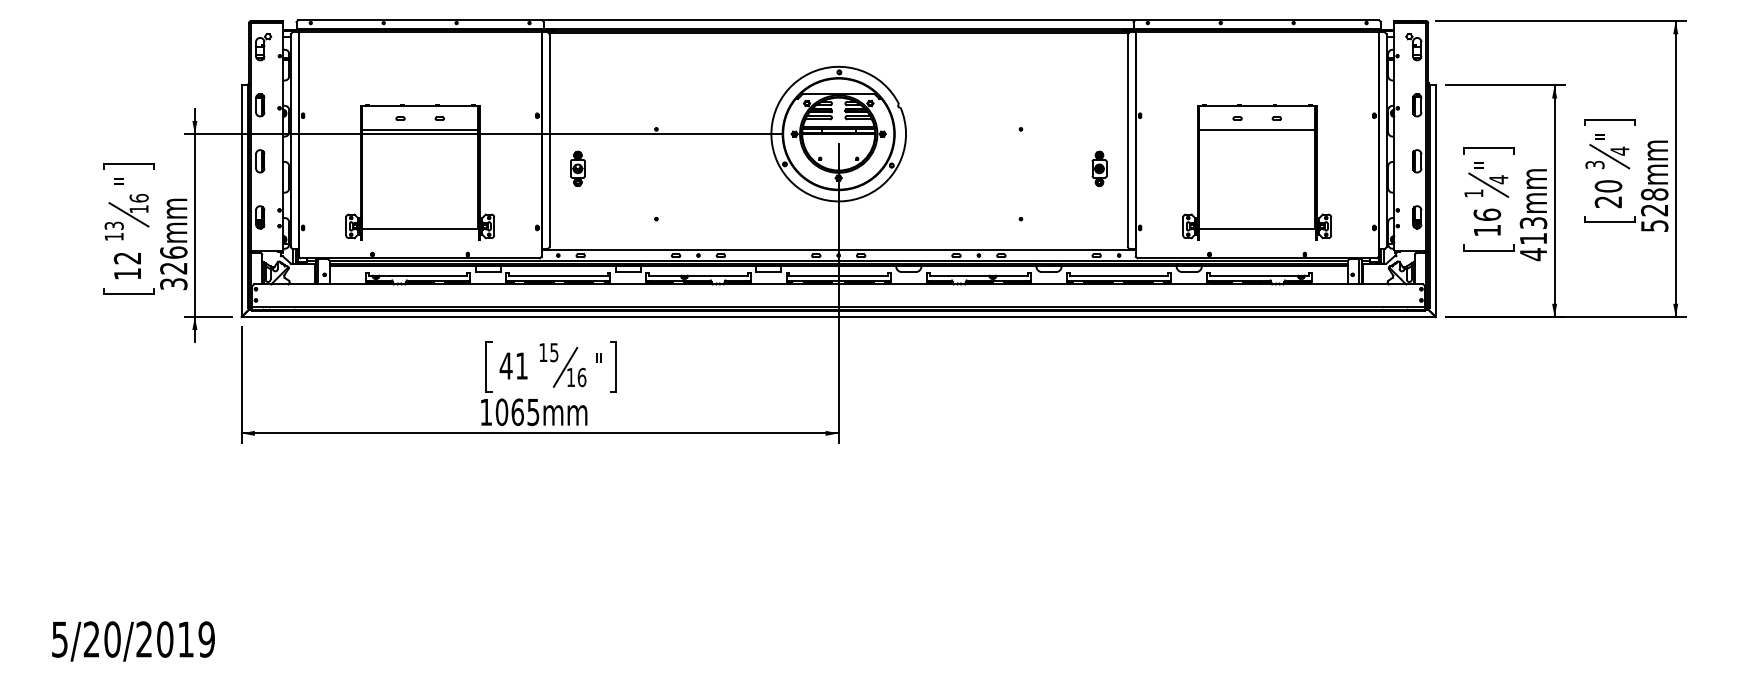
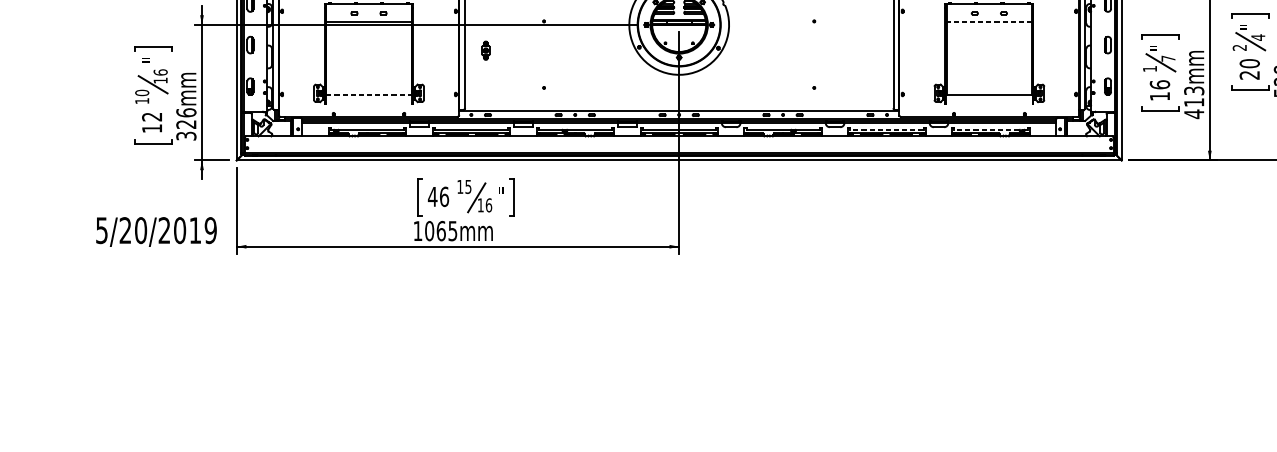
line: (1257, 129) -> (989, 21), solid -> dashed
text: (1595, 164) -> (1240, 47), 3 -> 2
part: (577, 168) -> (485, 50), size x0.7
part: (1099, 168) -> (872, 50), removed
text: (1498, 179) -> (1168, 58), 4 -> 7
text: (113, 225) -> (141, 92), 13 -> 10
line: (420, 229) -> (369, 95), solid -> dashed
line: (1118, 275) -> (886, 129), solid -> dashed
line: (1258, 275) -> (990, 129), solid -> dashed
text: (521, 365) -> (444, 196), 41 -> 46
text: (133, 641) -> (156, 232), moved

